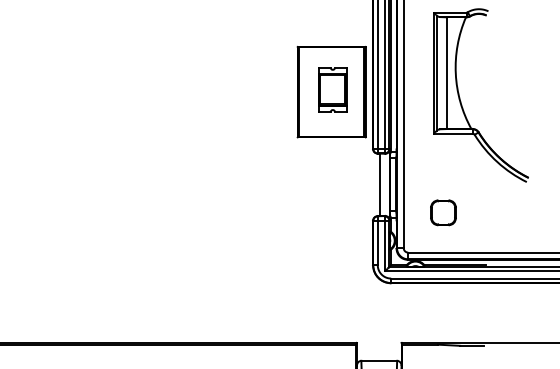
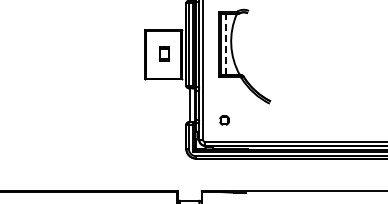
line: (447, 73) -> (226, 44), solid -> dashed
part: (332, 89) -> (164, 53), size x0.6
part: (443, 212) -> (224, 120), size x0.6

